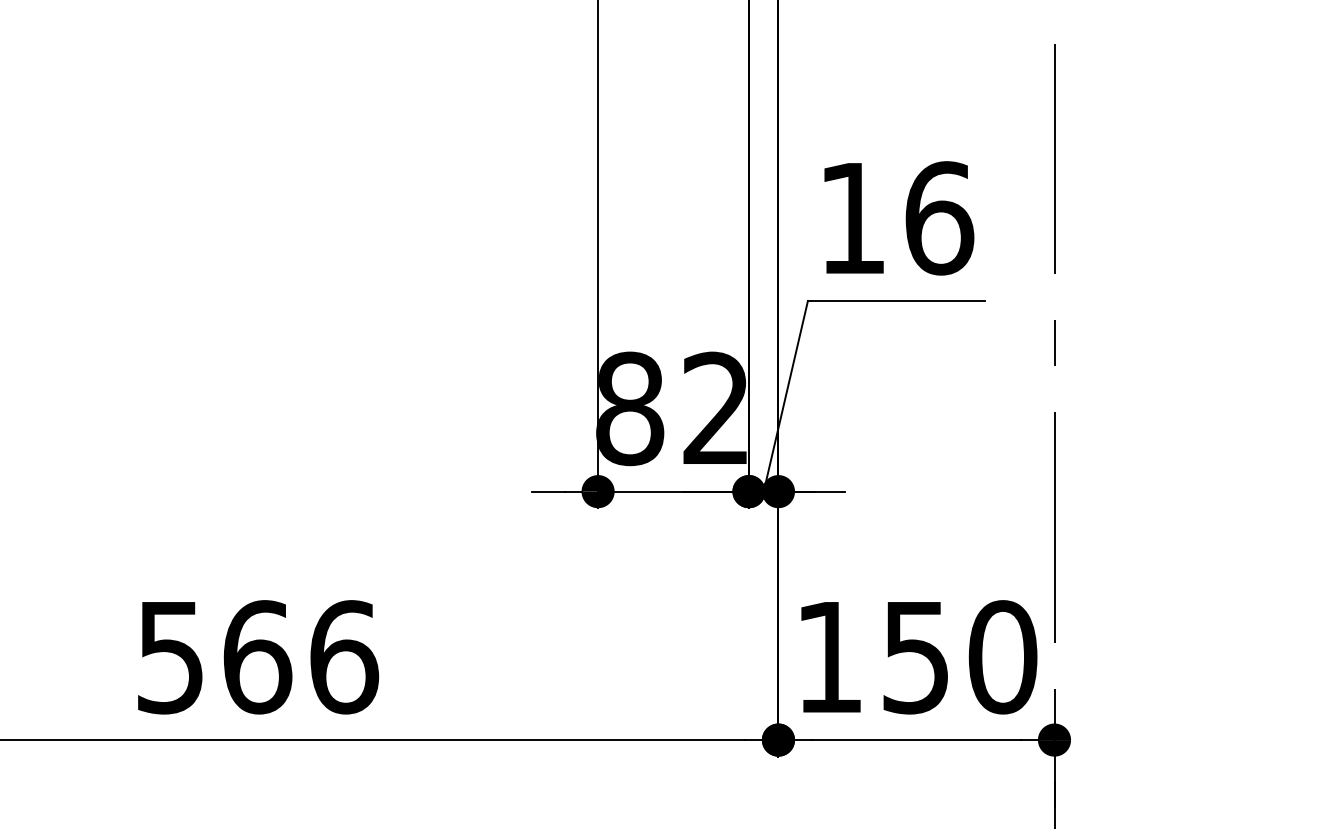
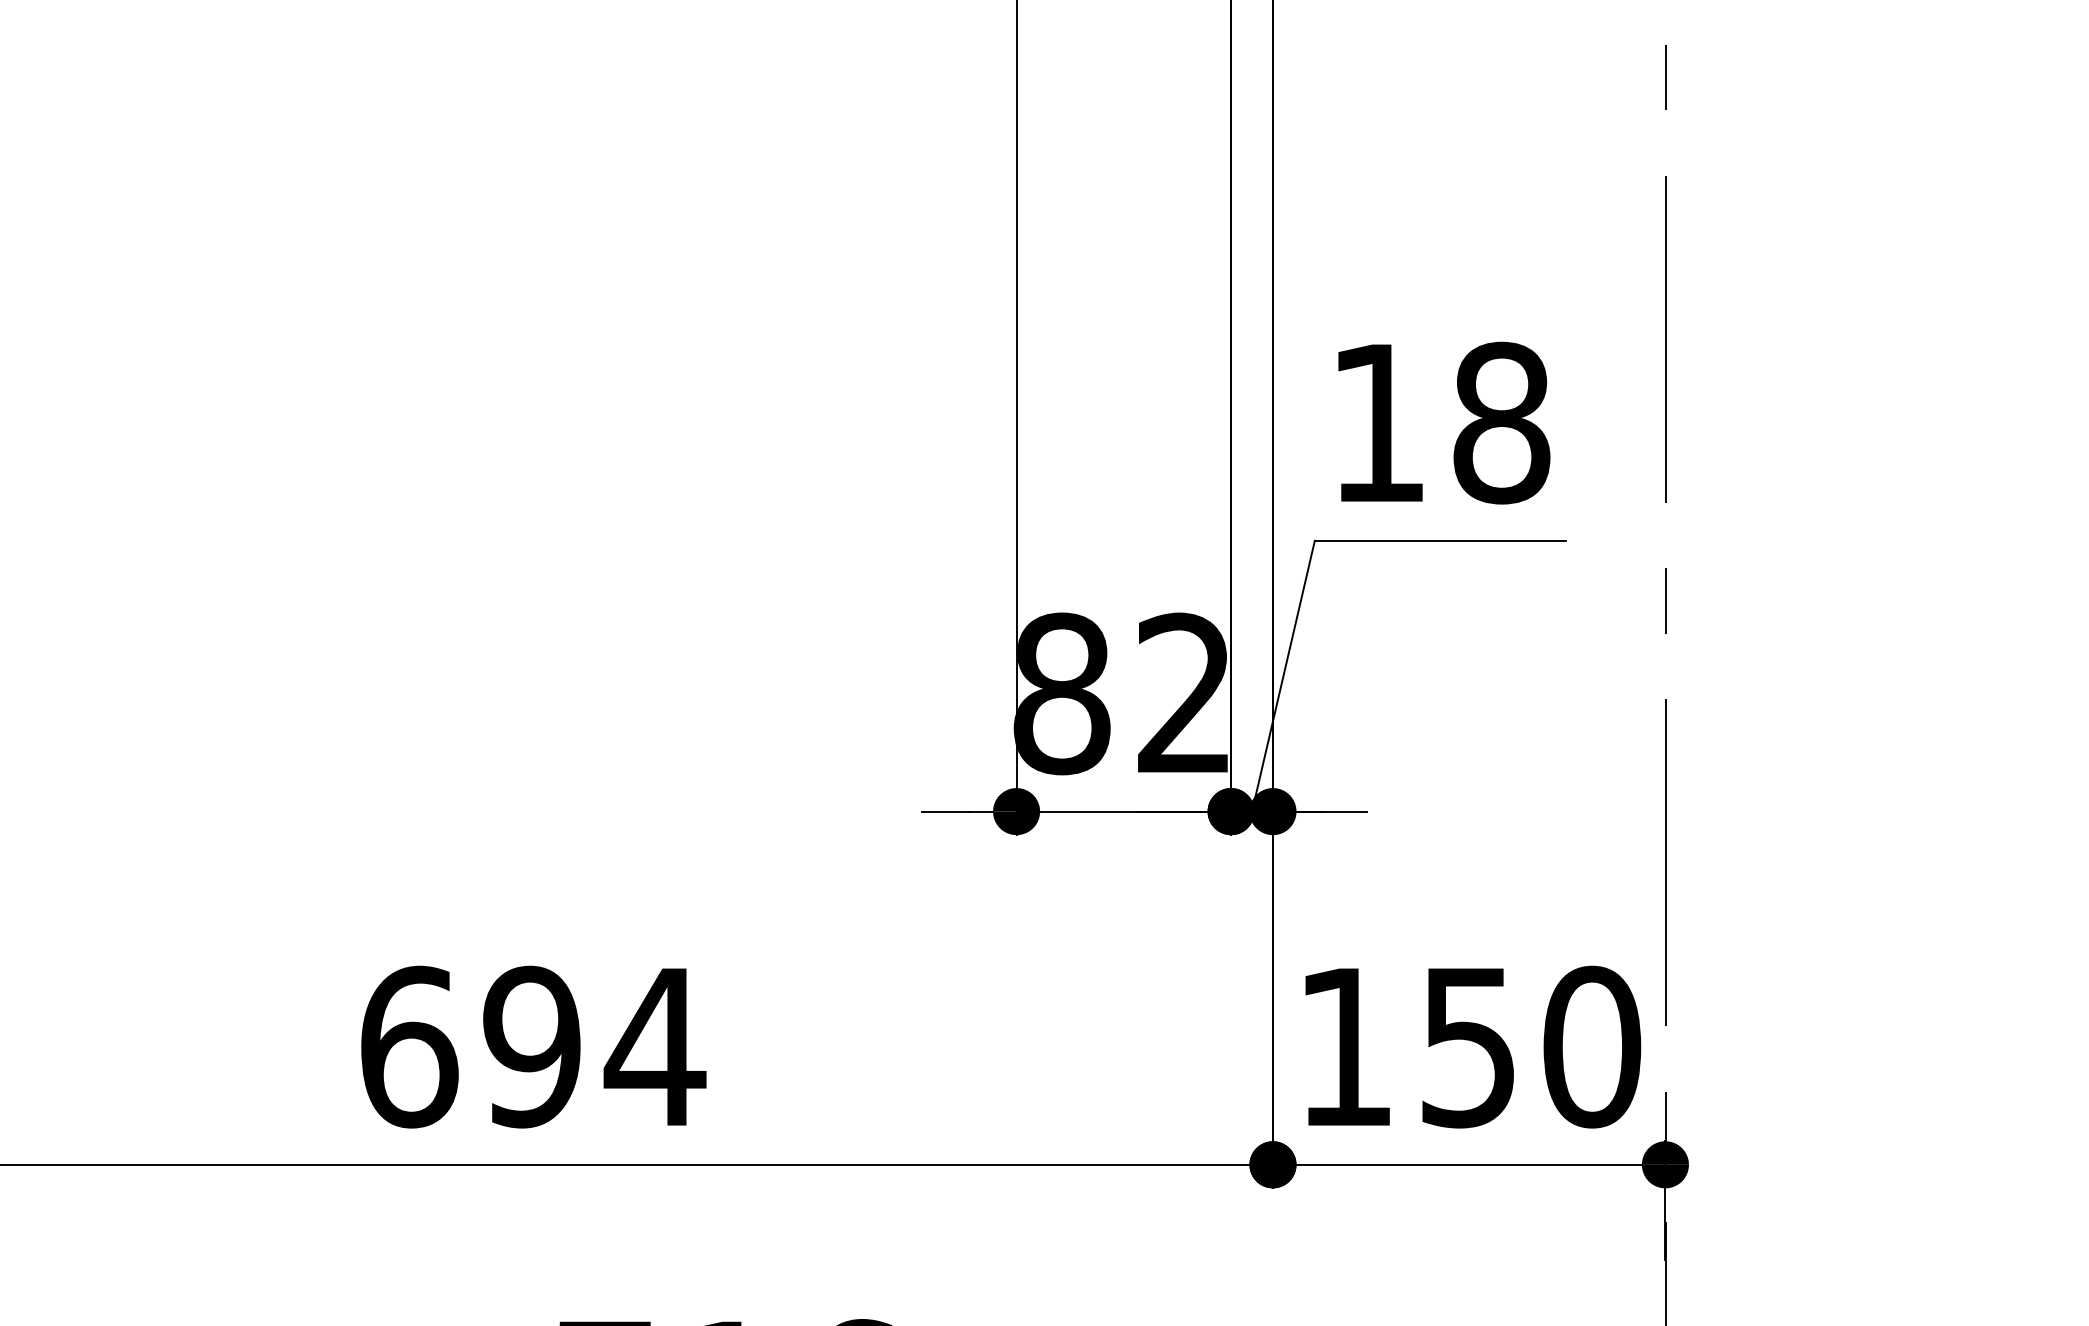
text: (939, 217) -> (1502, 422), 16 -> 18
text: (258, 656) -> (533, 1046), 566 -> 694

